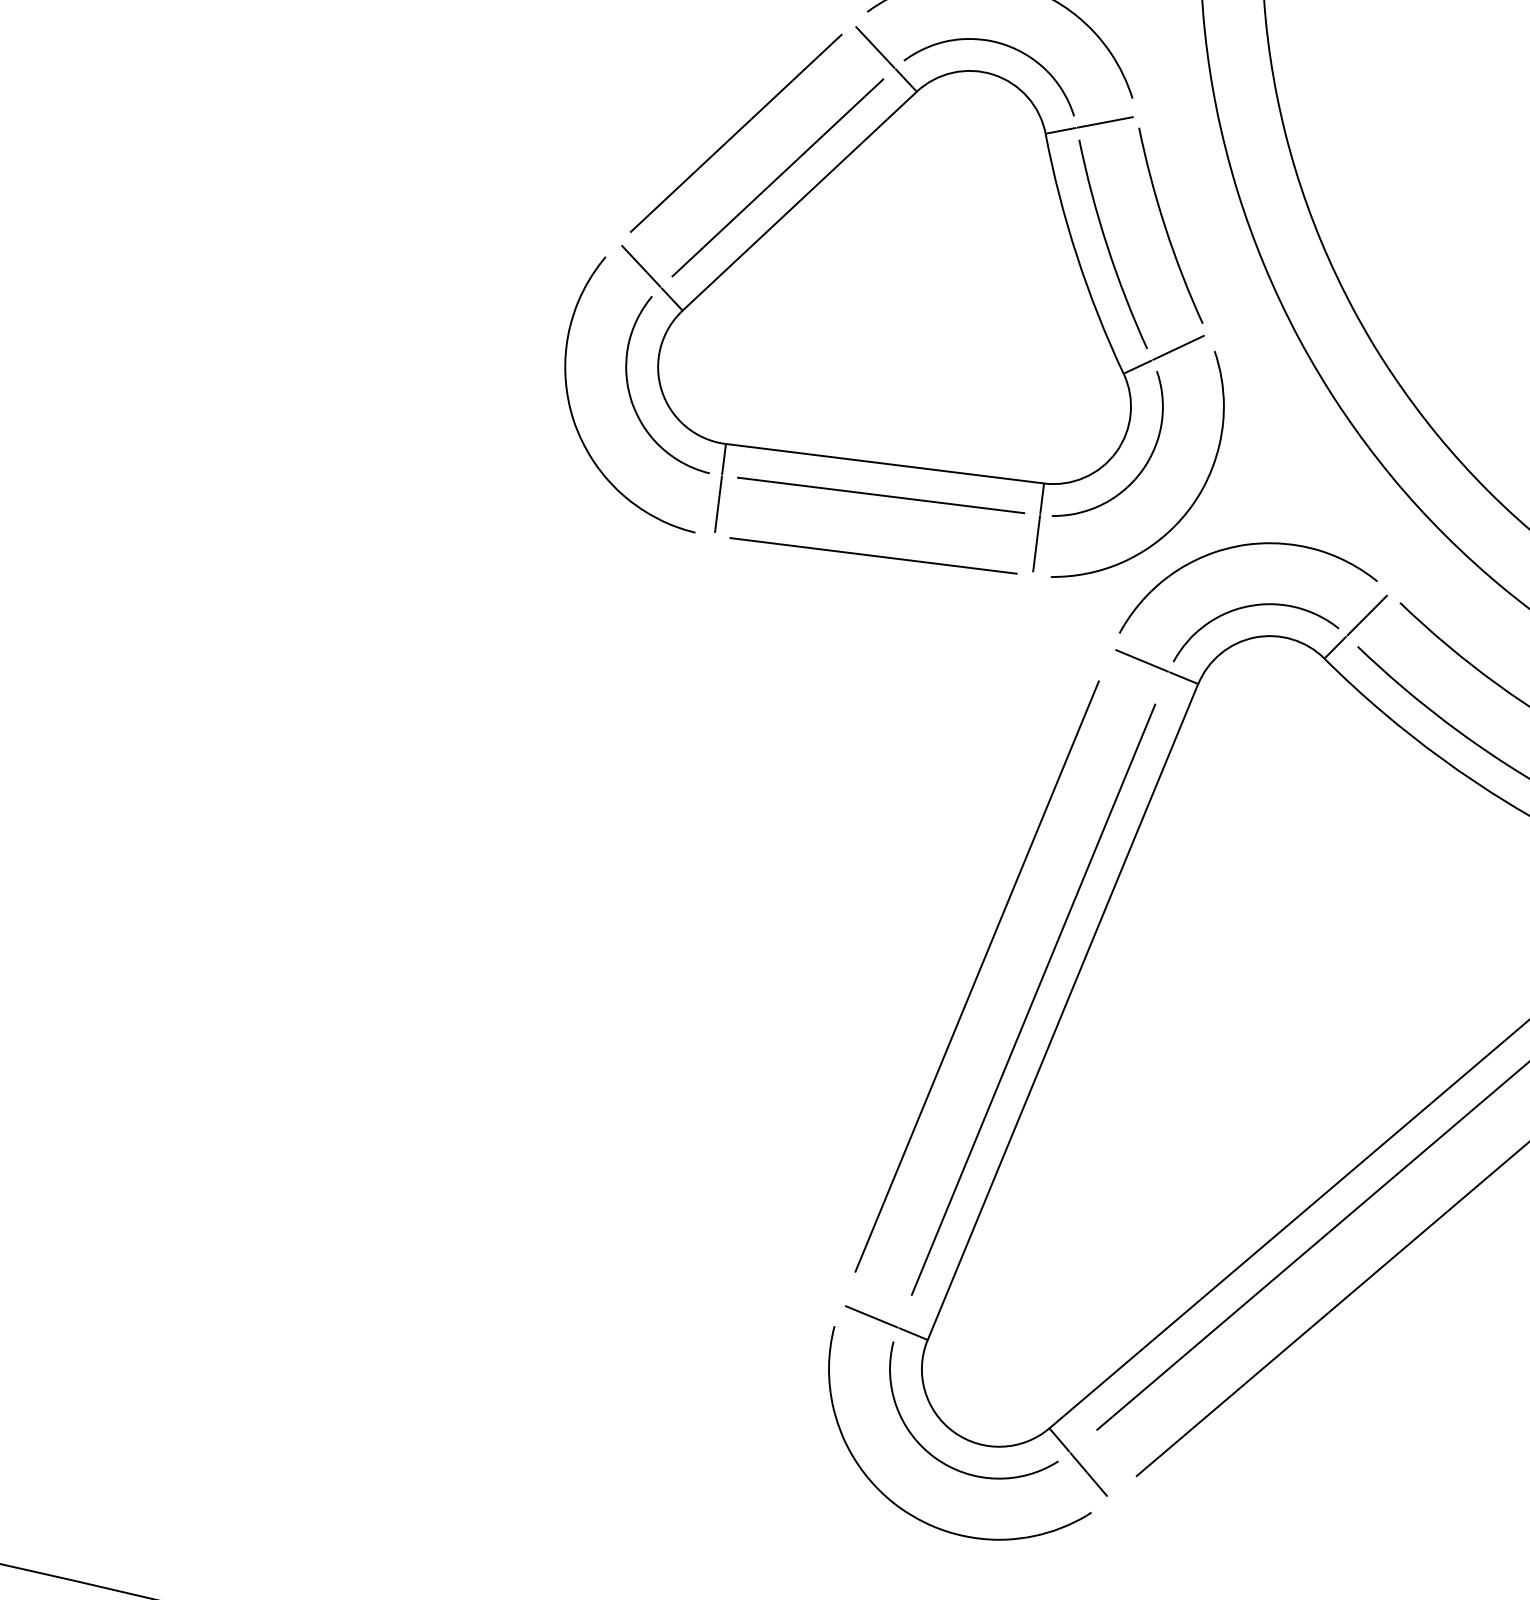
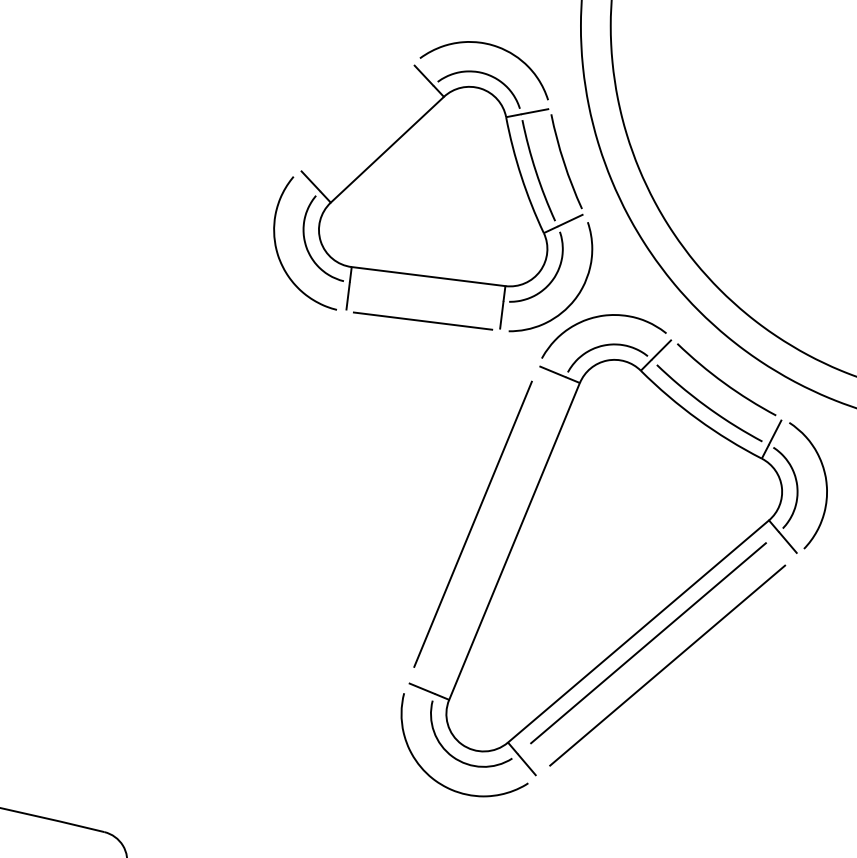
line: (735, 132) -> (356, 116), removed
line: (777, 177) -> (376, 138), removed
line: (880, 494) -> (426, 291), removed
line: (1033, 999) -> (500, 535), removed

